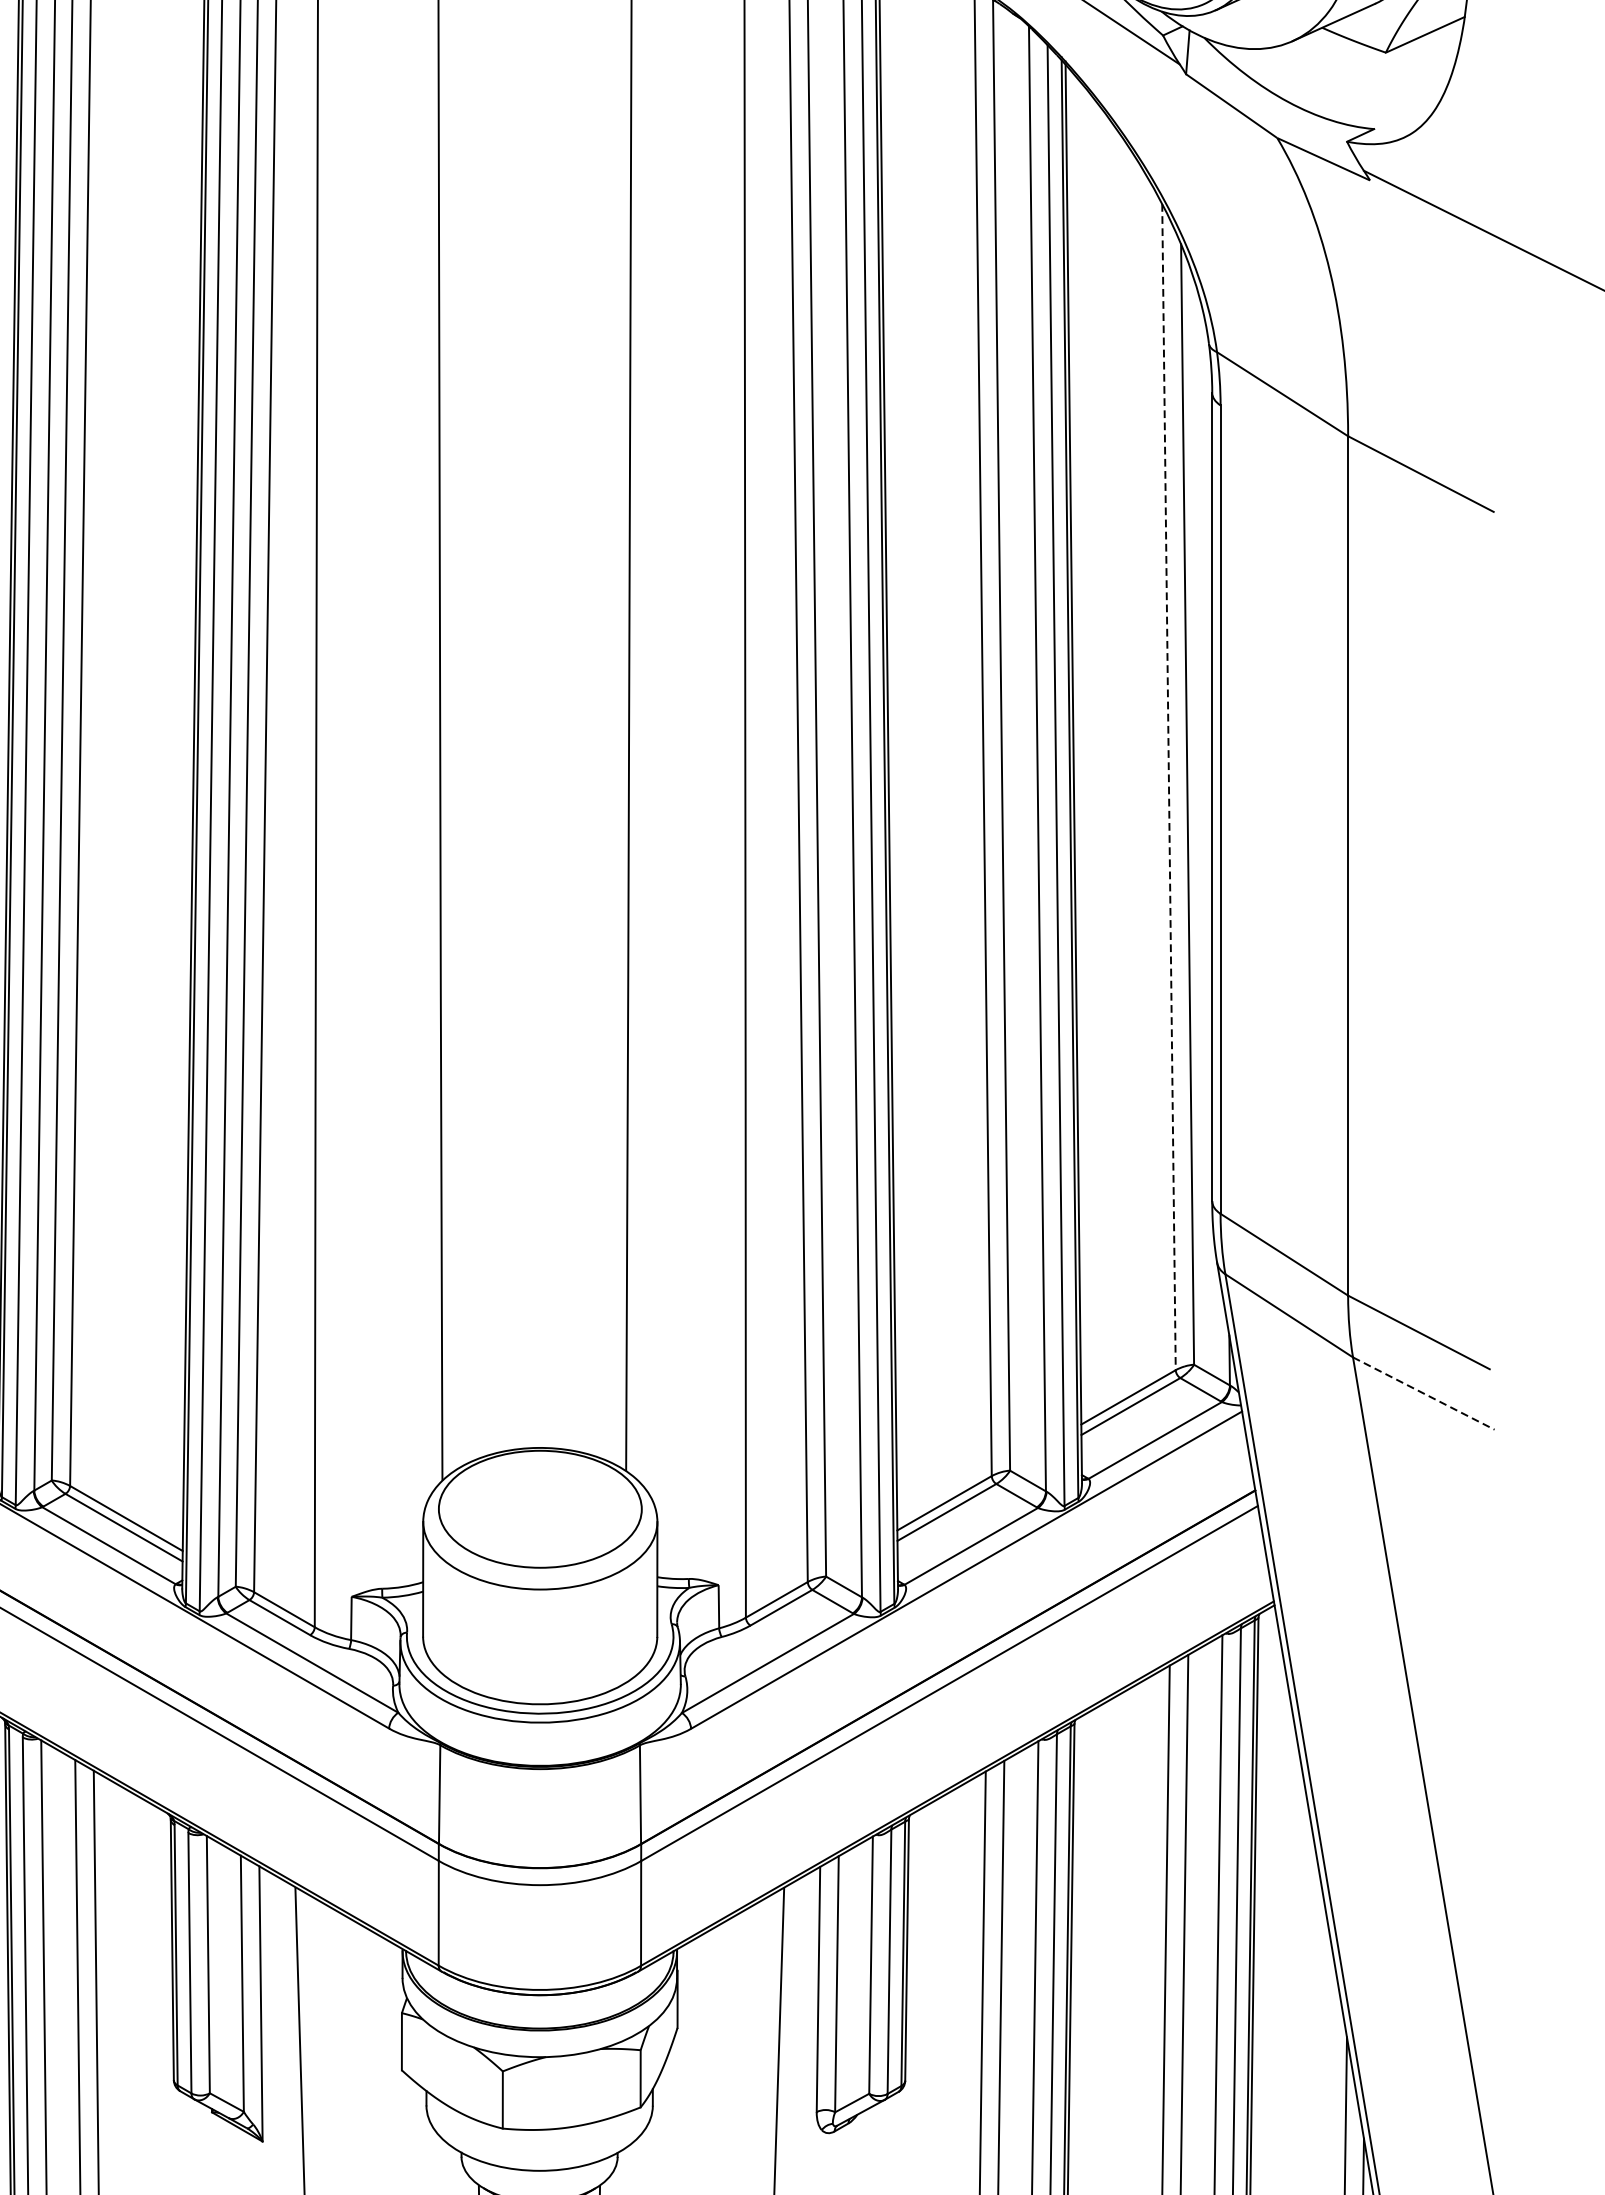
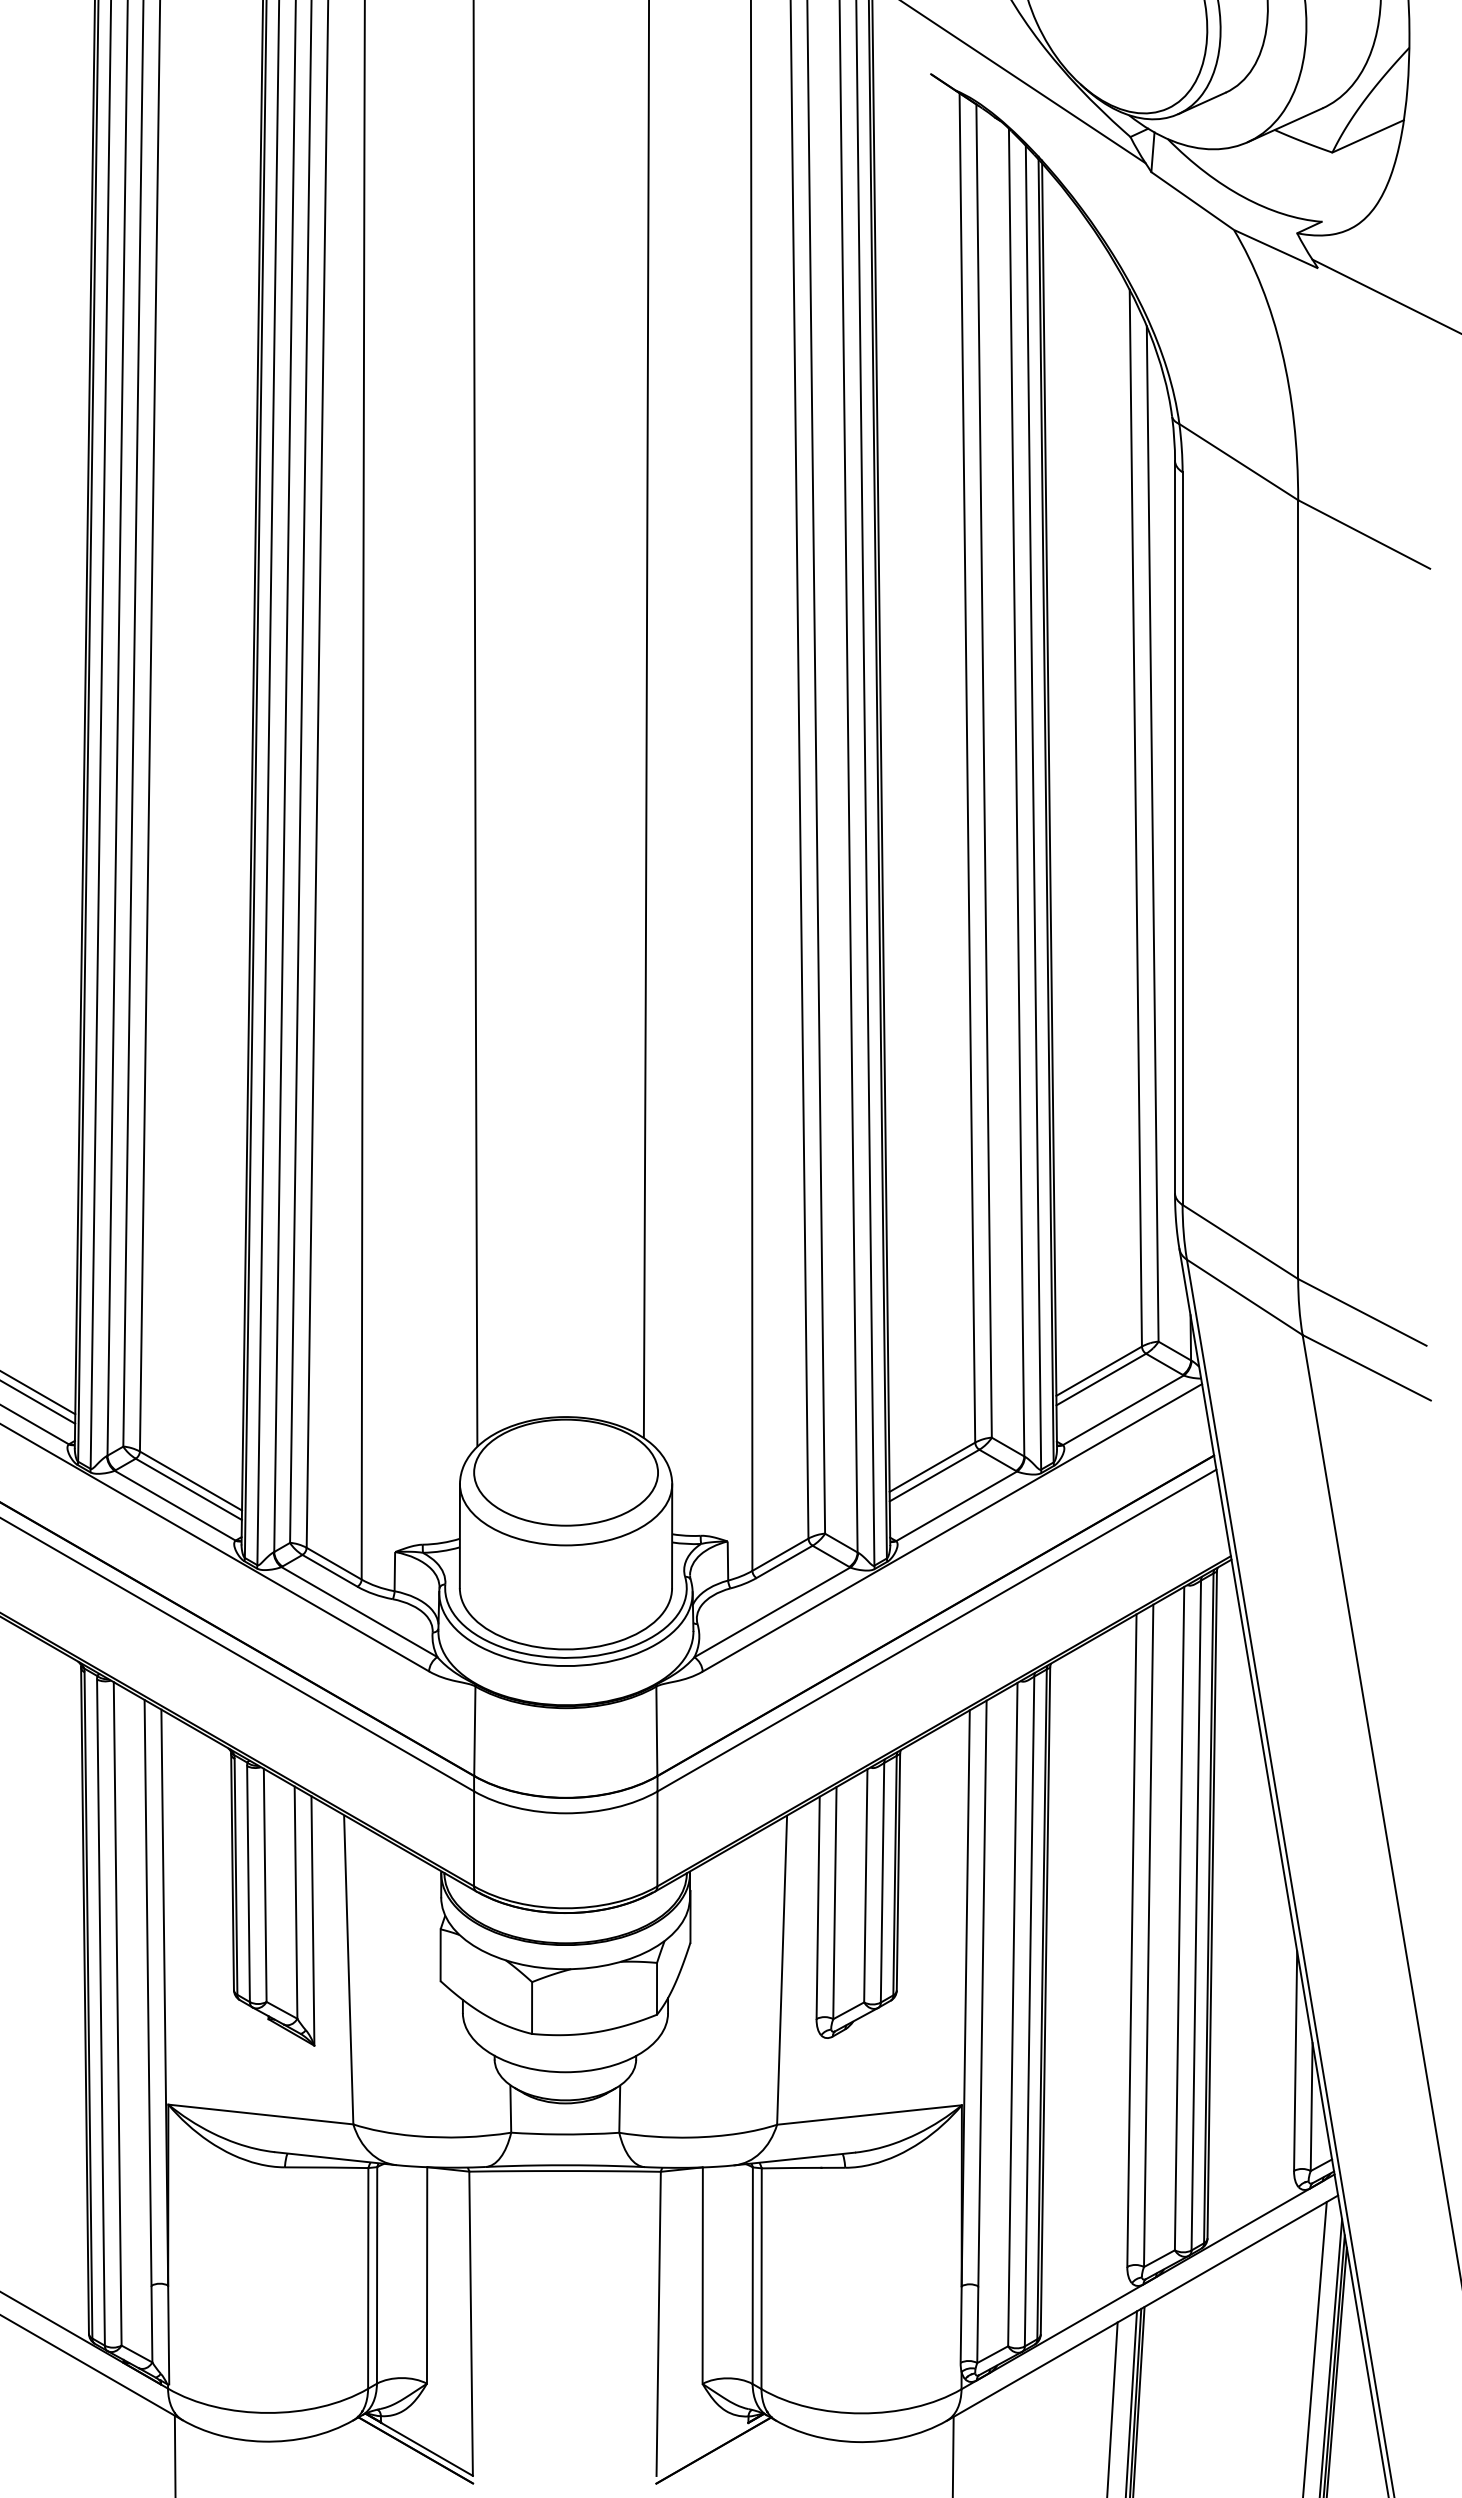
line: (1168, 787) -> (1135, 818), dashed -> solid
line: (1424, 1394) -> (1367, 1368), dashed -> solid

